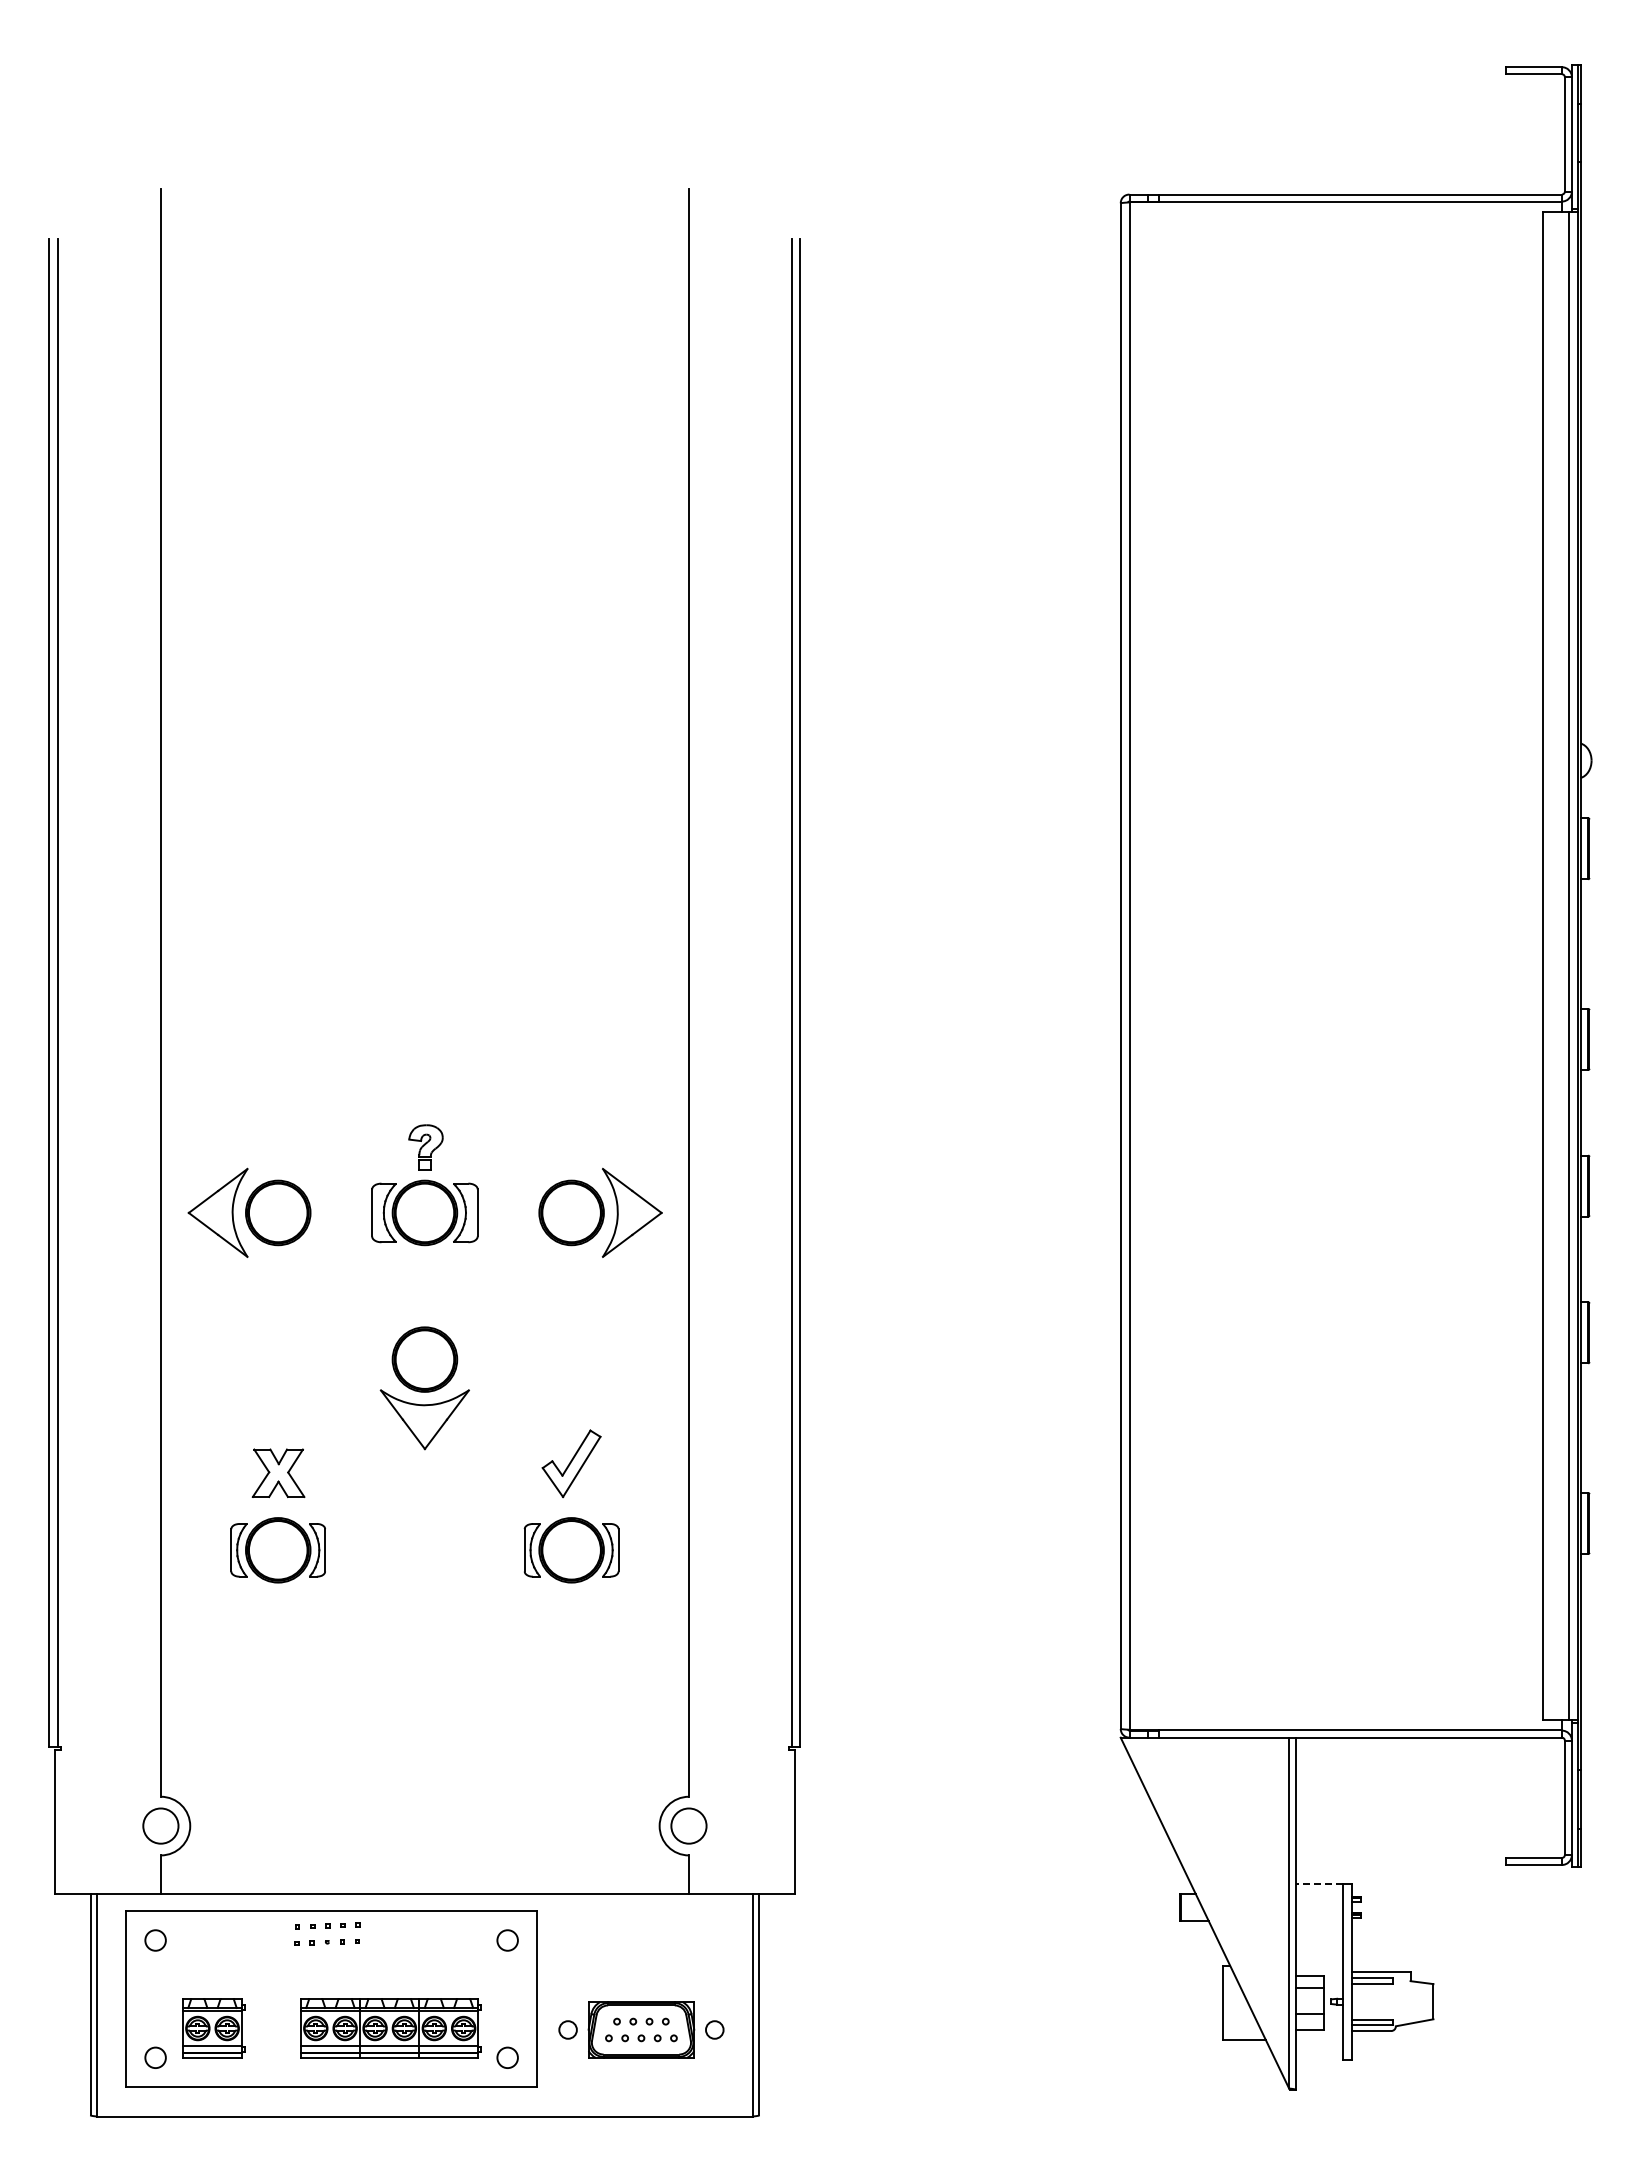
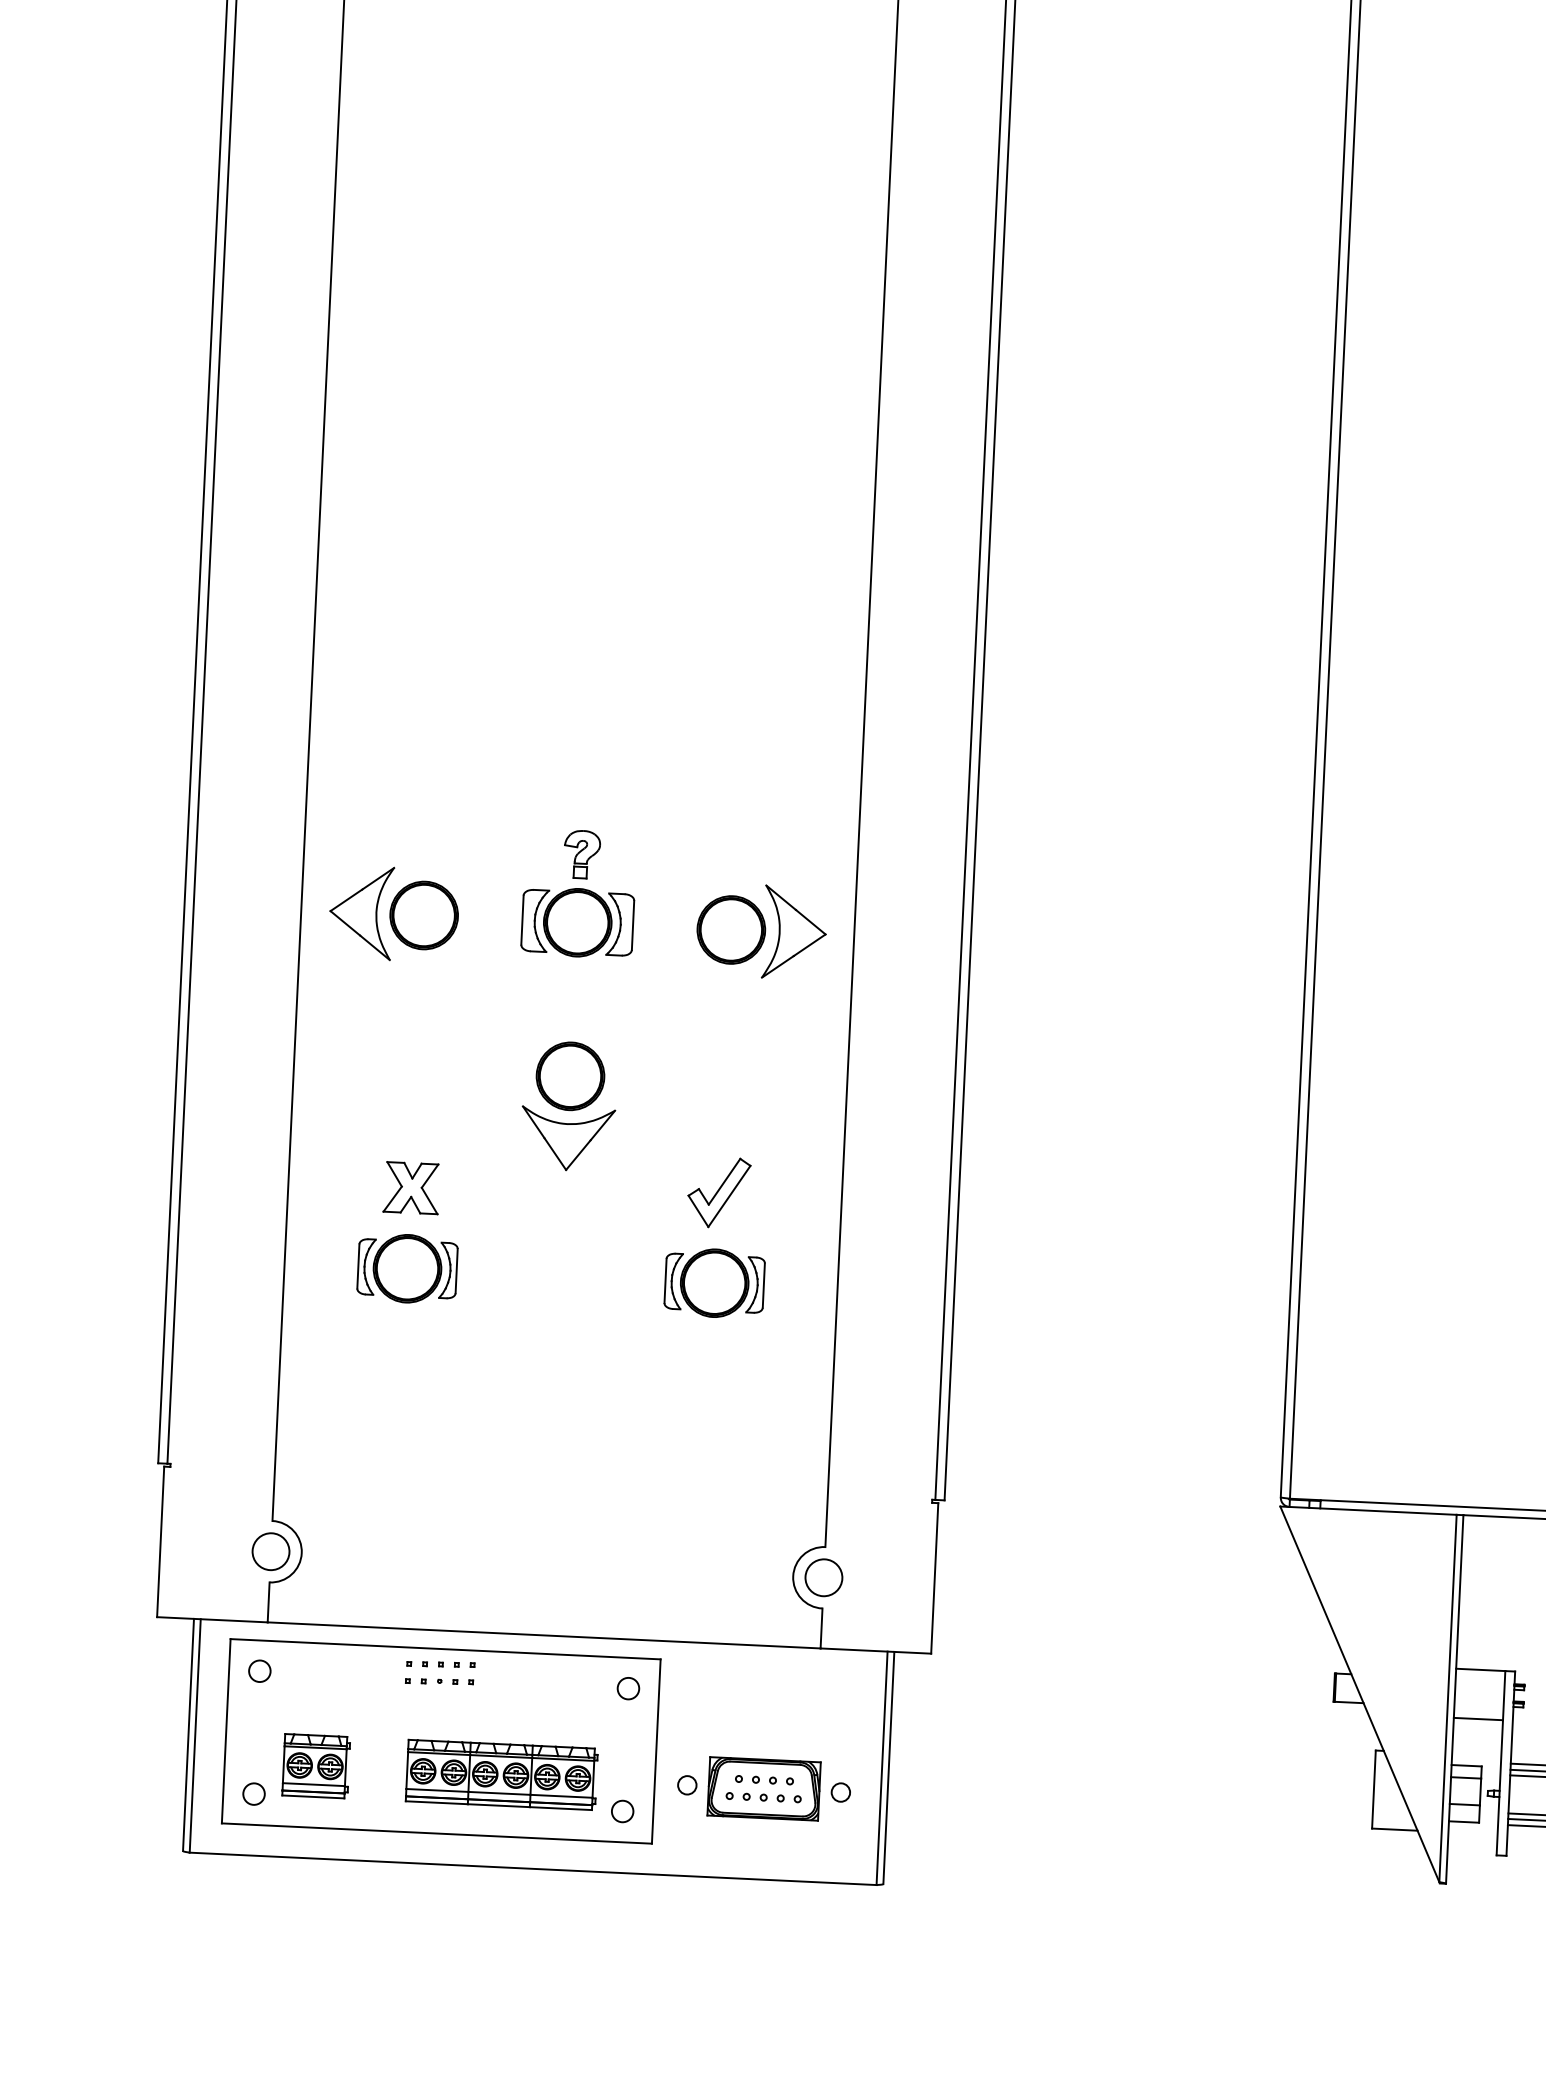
line: (1318, 1884) -> (1480, 1670), dashed -> solid
line: (1318, 1931) -> (1477, 1719), added

